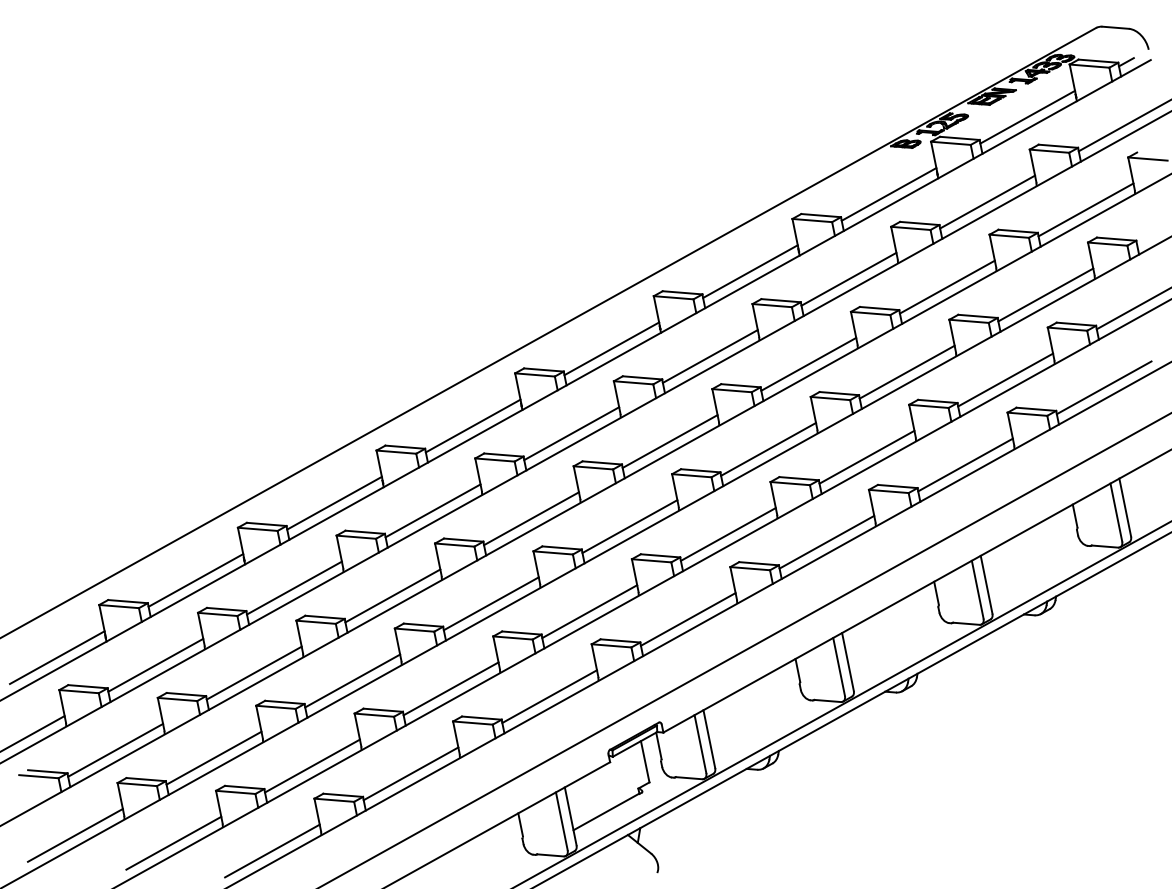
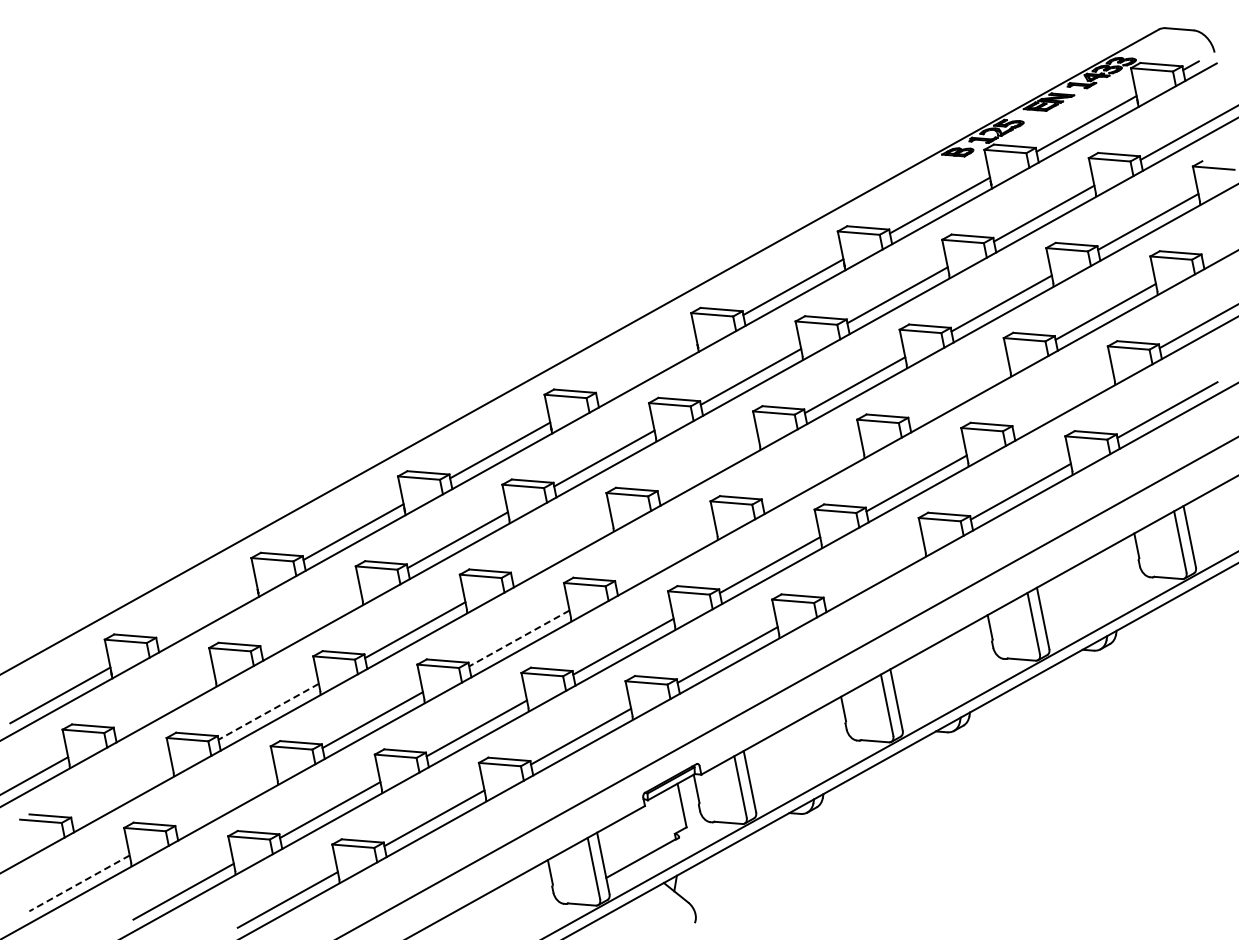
line: (611, 348) -> (646, 368), removed
line: (906, 372) -> (958, 393), removed
line: (1005, 379) -> (1063, 401), removed
line: (670, 441) -> (708, 466), removed
line: (768, 449) -> (812, 475), removed
line: (531, 518) -> (561, 548), removed
line: (629, 526) -> (665, 556), removed
line: (827, 542) -> (874, 573), removed
line: (195, 580) -> (206, 613), removed
line: (294, 587) -> (311, 621), removed
line: (490, 603) -> (518, 638), solid -> dashed
line: (155, 665) -> (164, 703), removed
line: (254, 673) -> (268, 712), solid -> dashed
line: (115, 750) -> (121, 793), removed
line: (213, 757) -> (225, 801), removed
line: (75, 835) -> (79, 883), solid -> dashed

